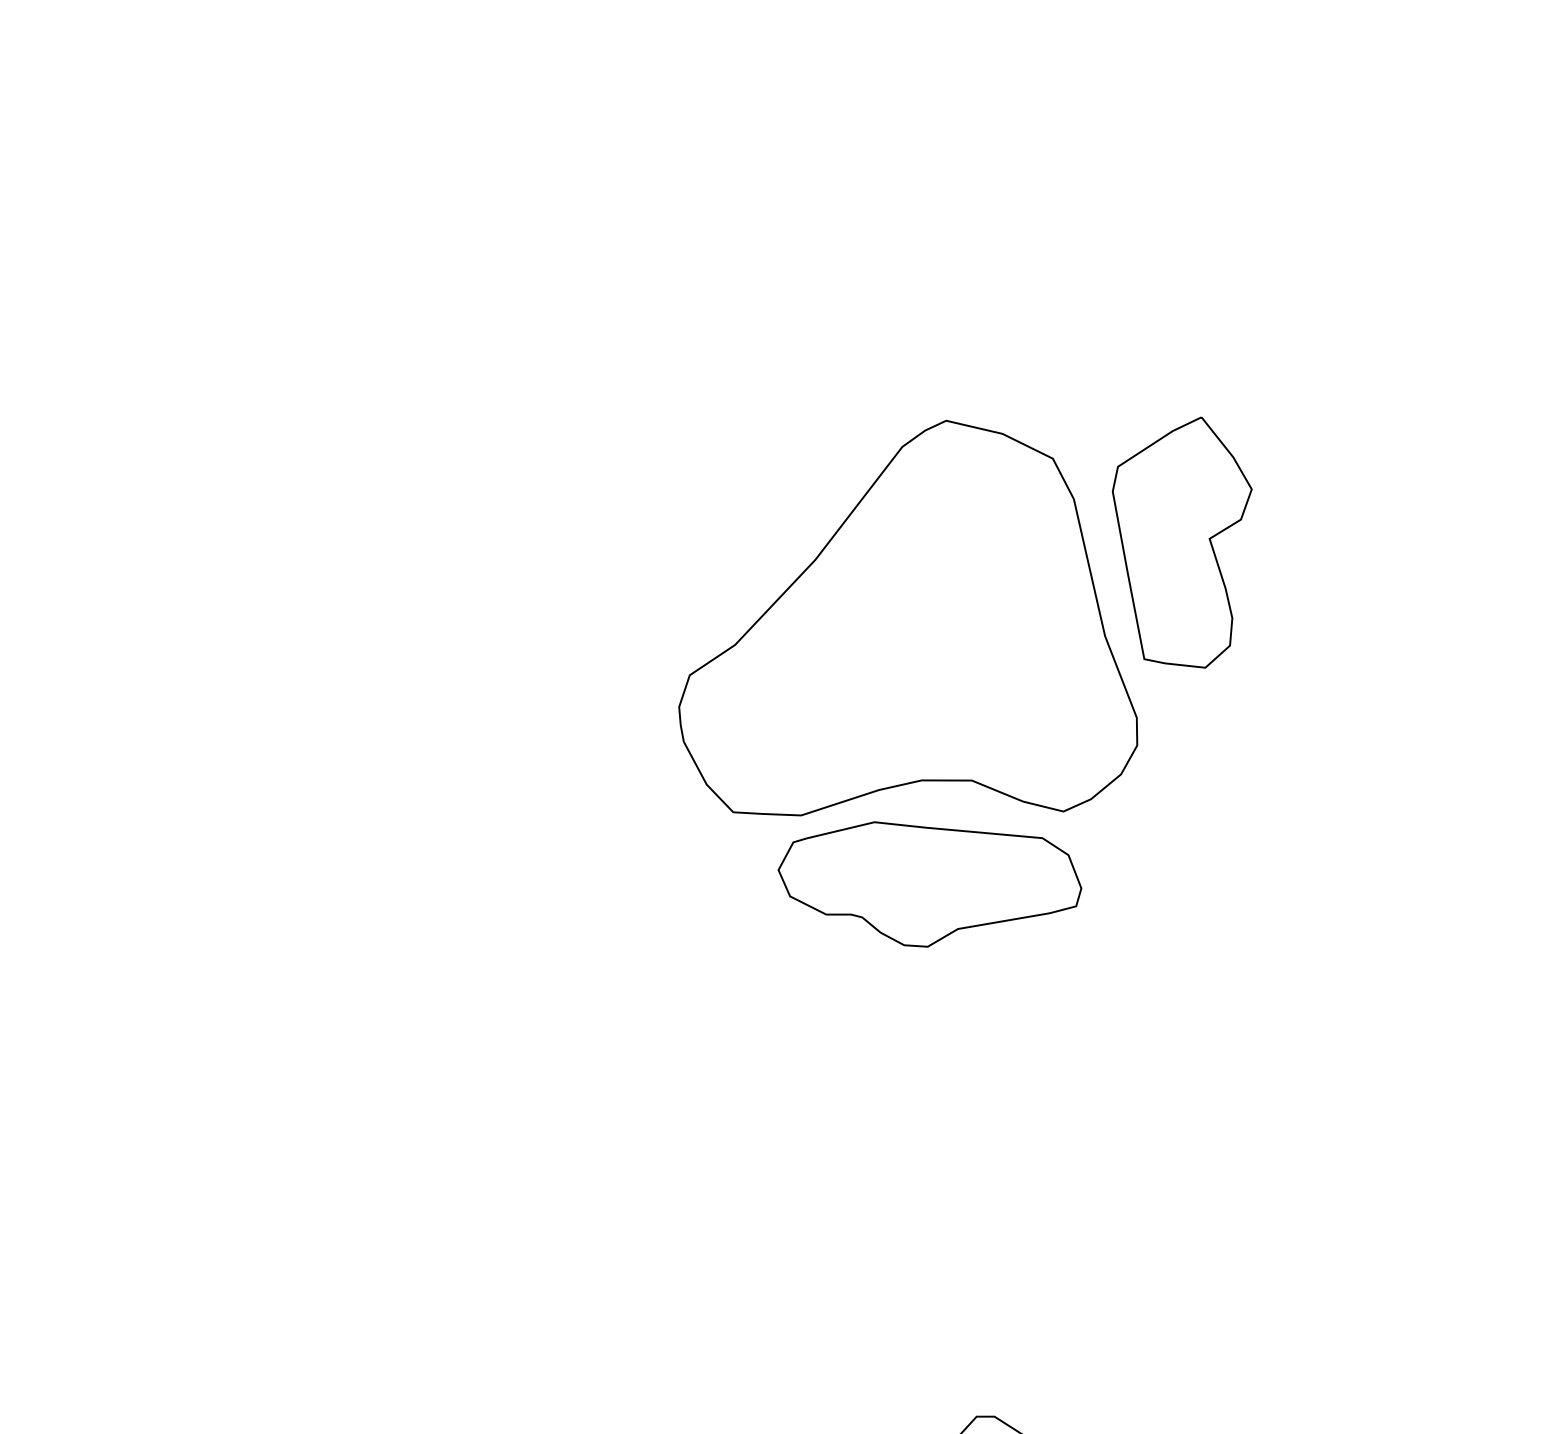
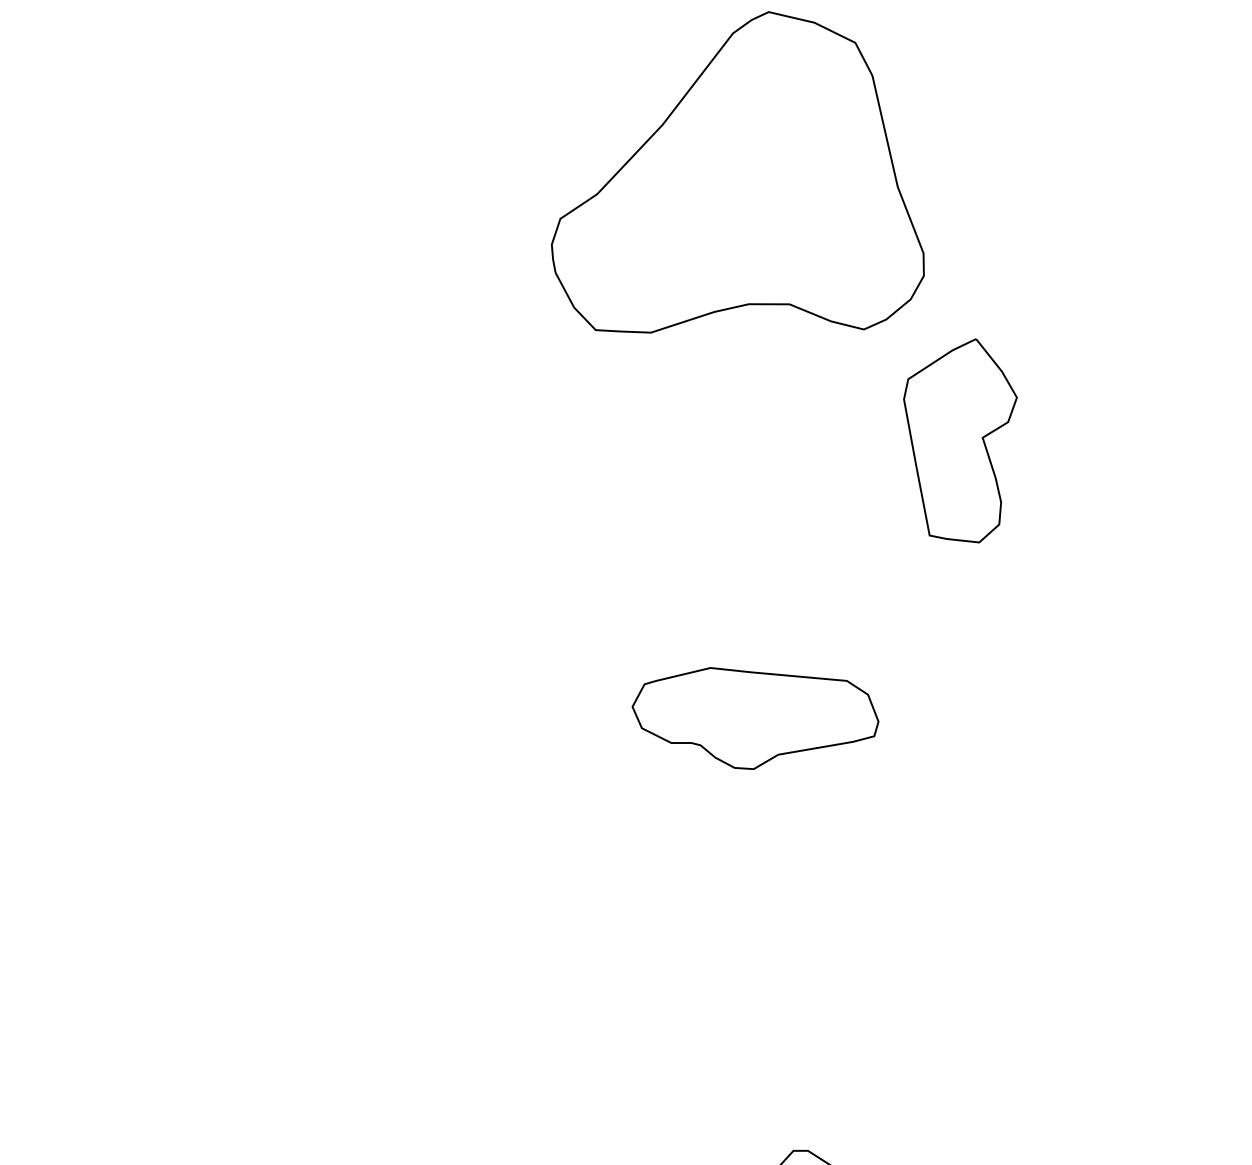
part: (908, 617) -> (738, 171), moved

